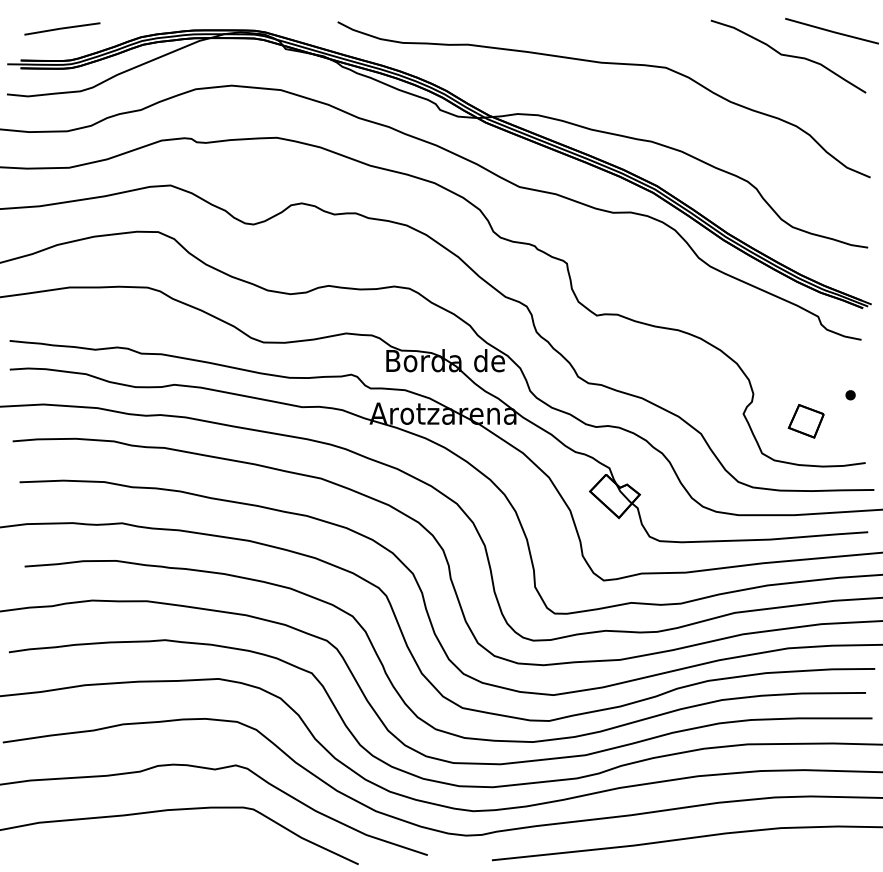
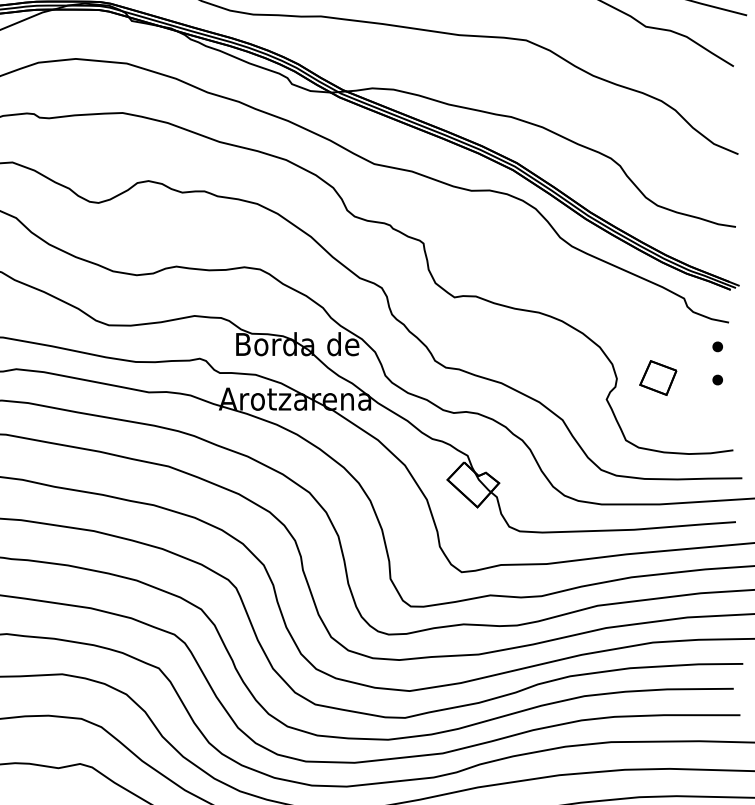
part: (850, 363) -> (717, 347), added
part: (805, 421) -> (657, 378), moved

